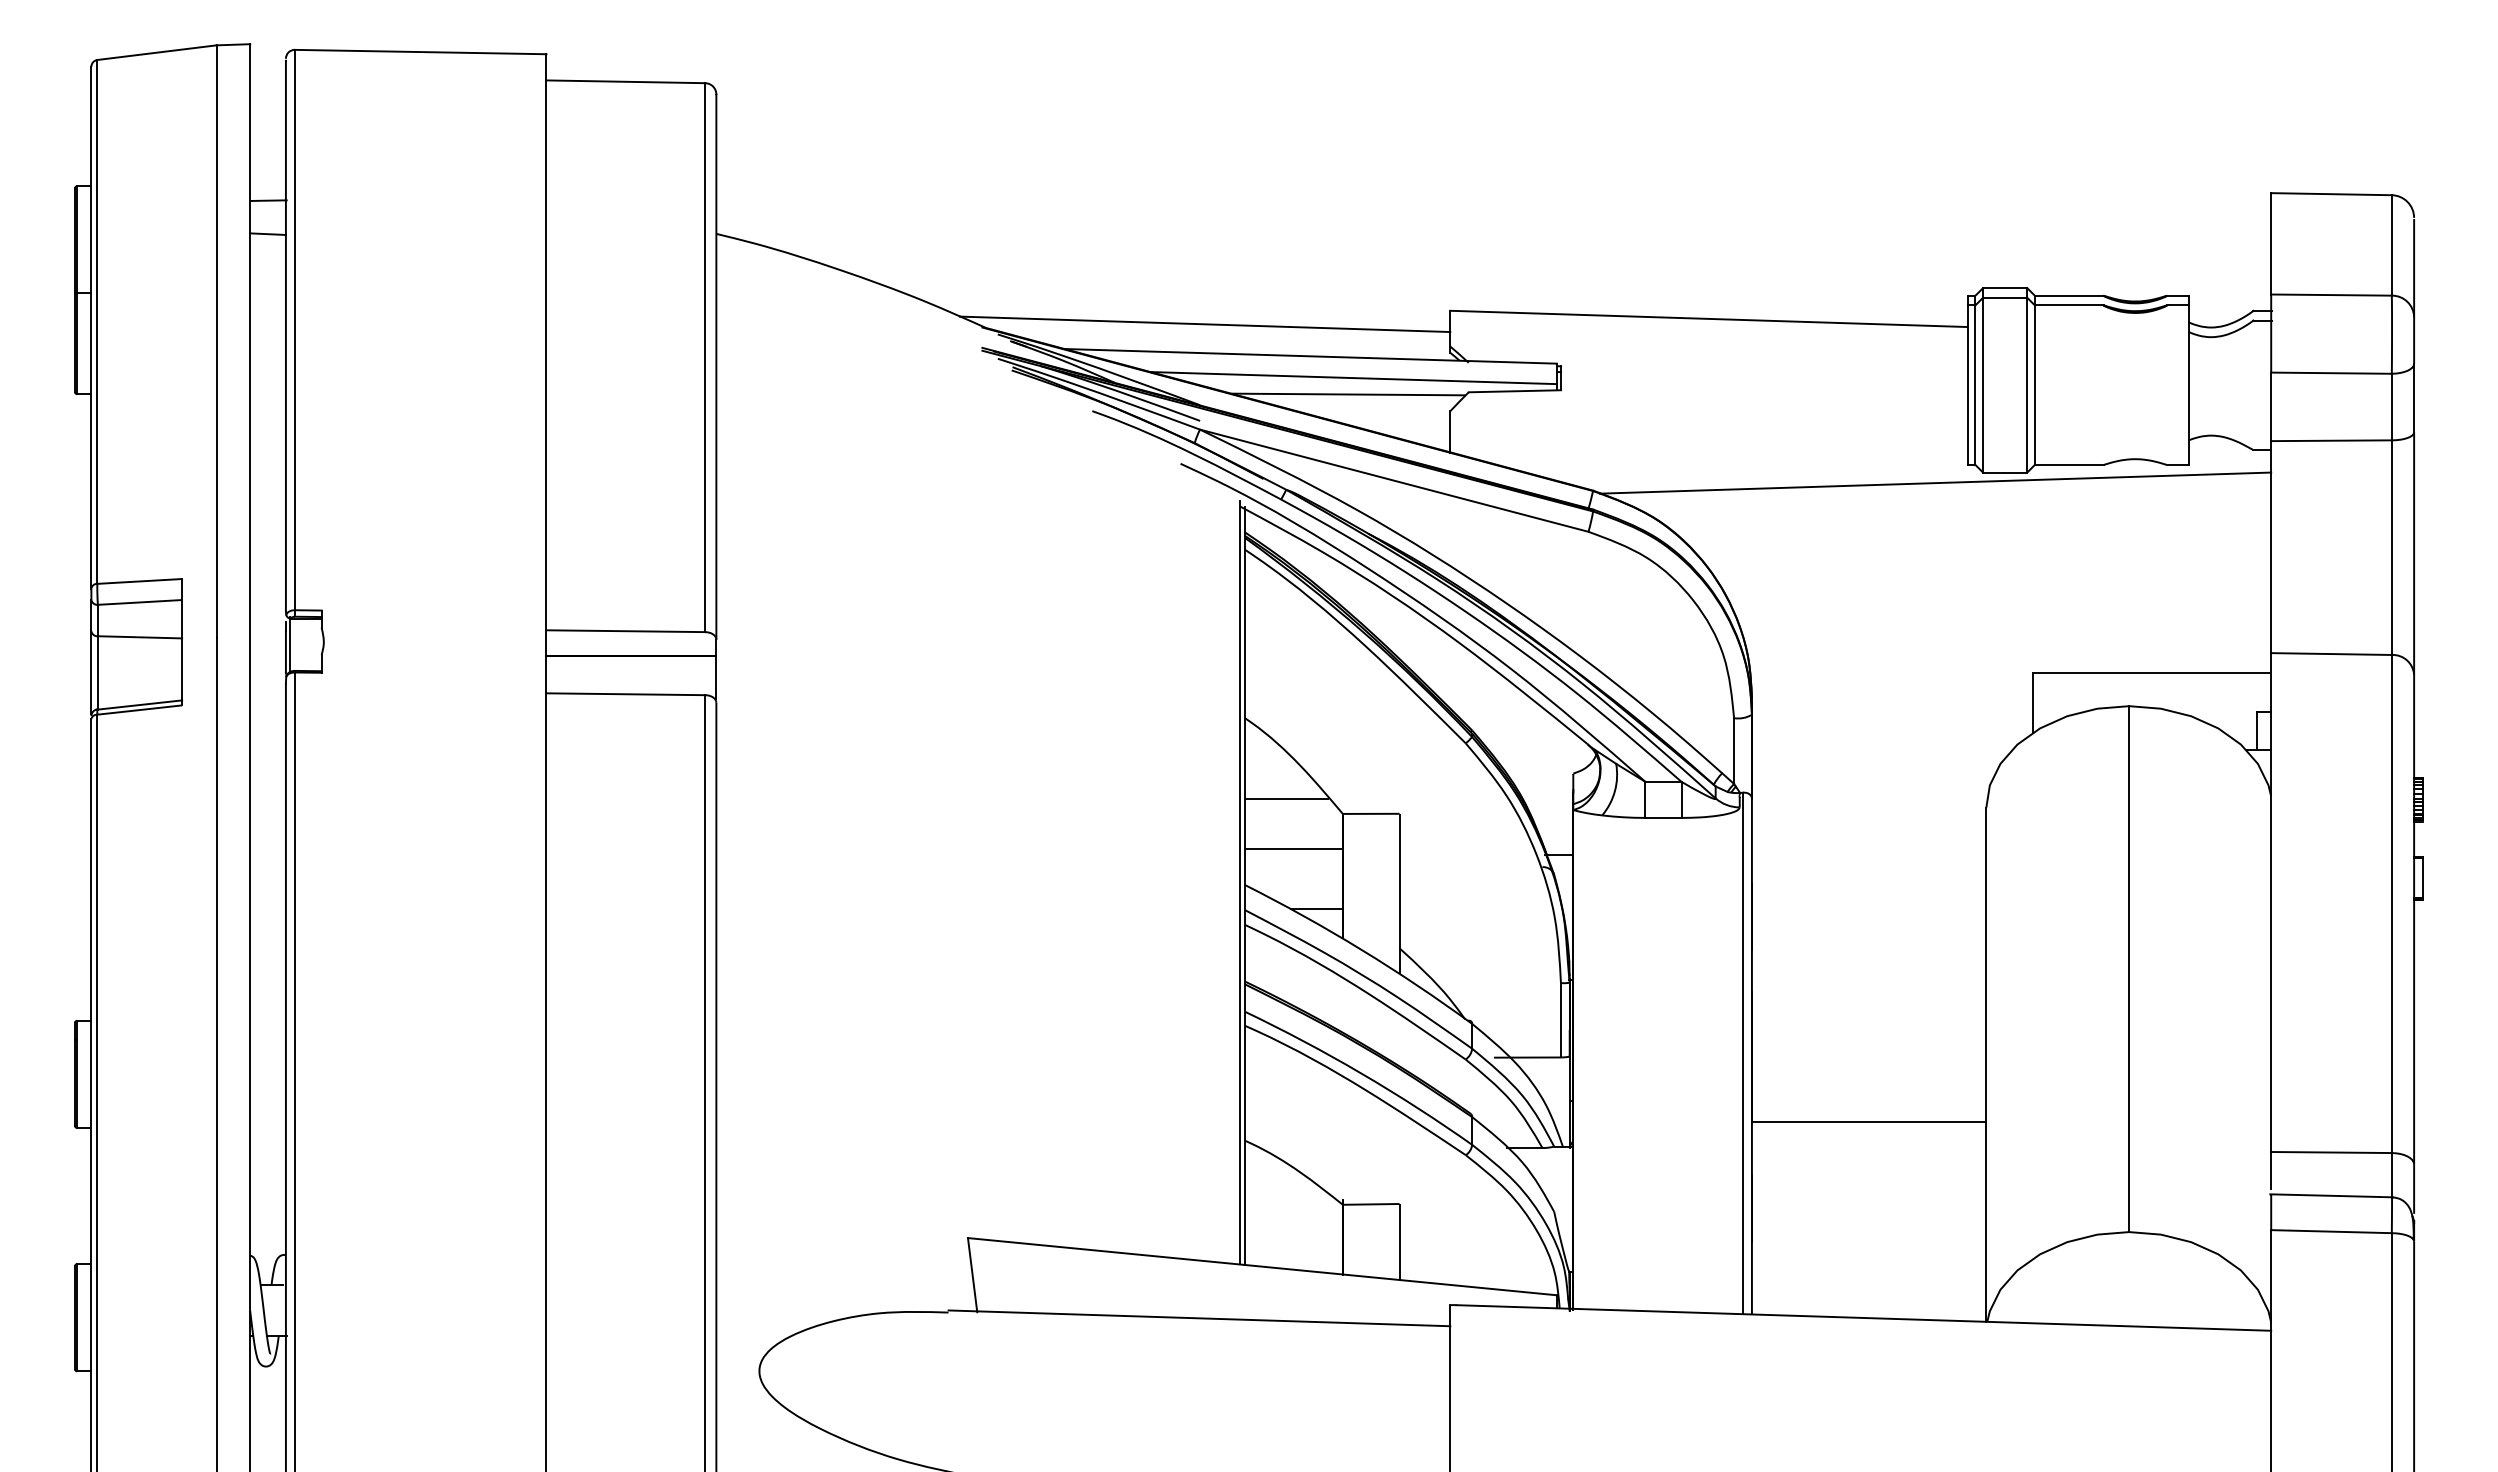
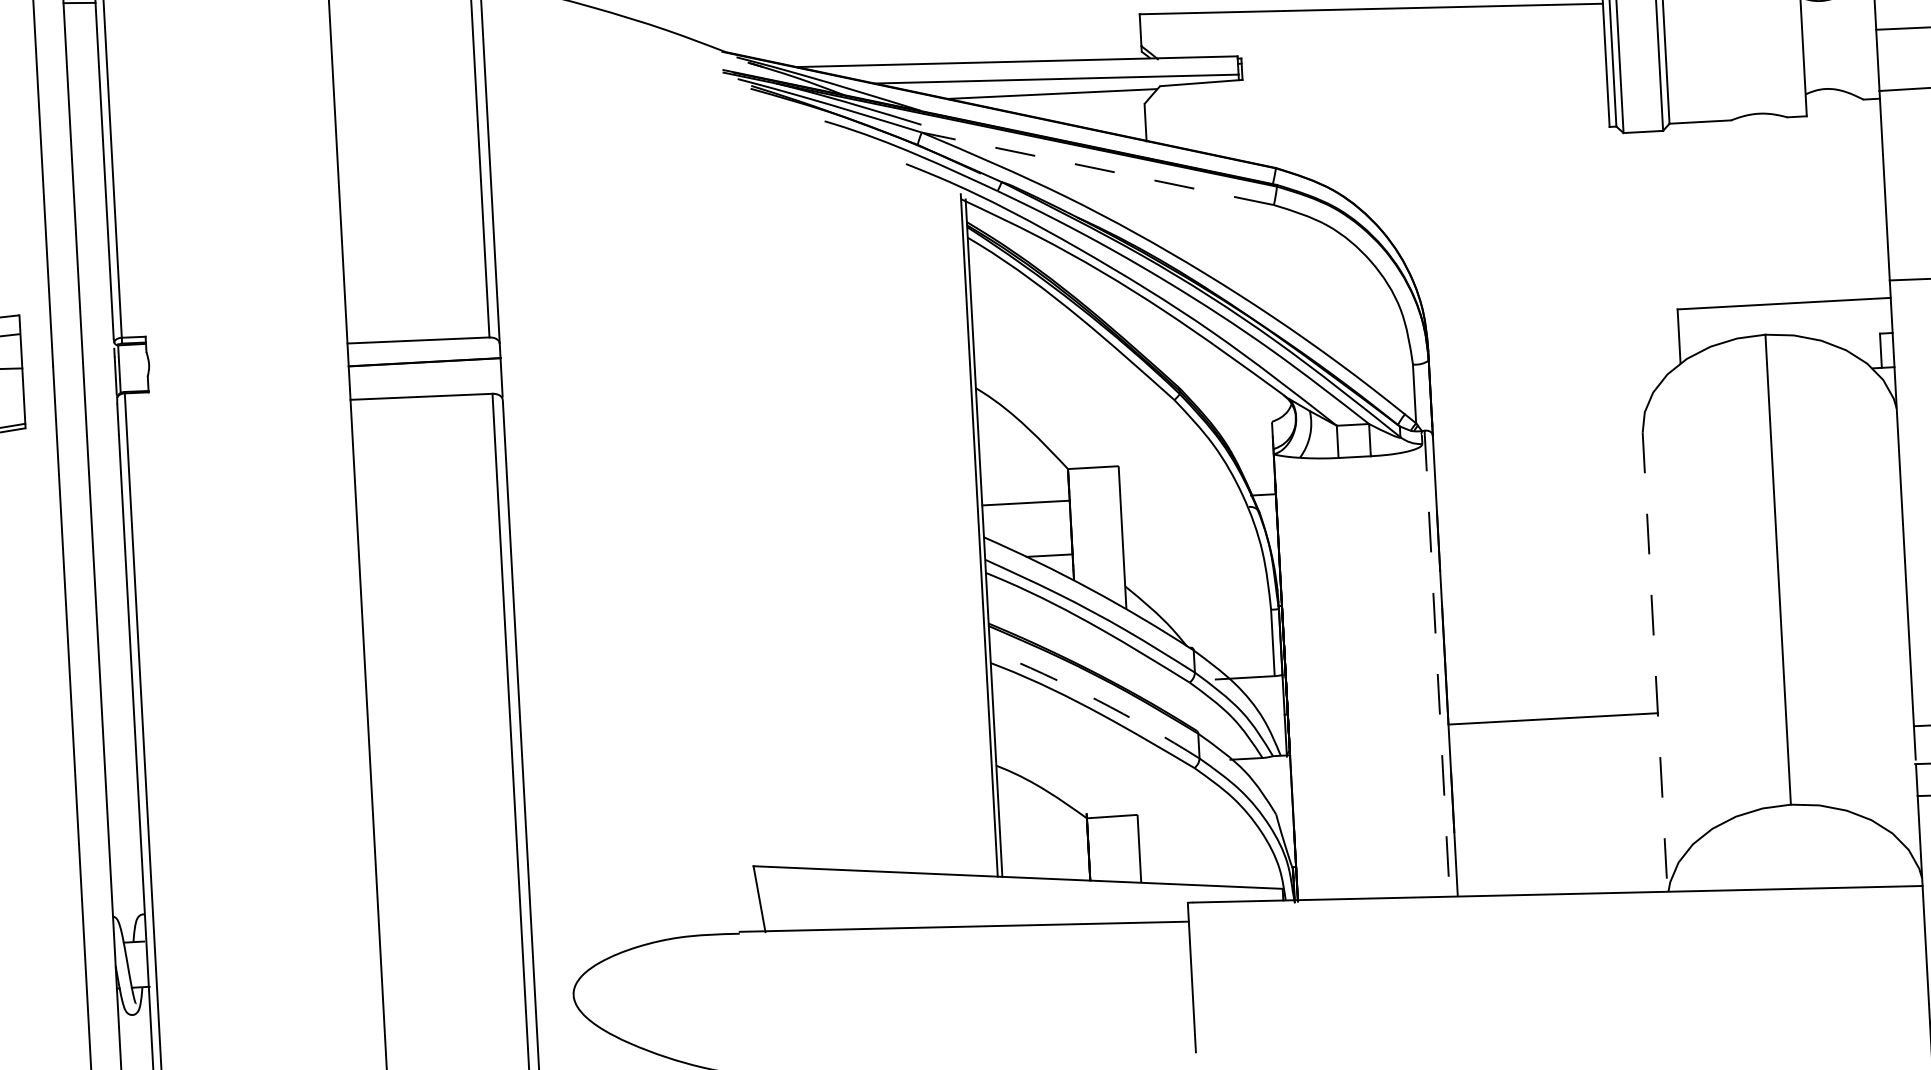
line: (1204, 324) -> (920, 38), removed
line: (1394, 480) -> (1098, 168), solid -> dashed
line: (1935, 482) -> (1581, 144), removed
line: (1286, 799) -> (1016, 458), removed
line: (1743, 1053) -> (1437, 663), solid -> dashed
line: (1986, 1064) -> (1655, 661), solid -> dashed
arc: (1361, 1073) -> (1097, 700), solid -> dashed

